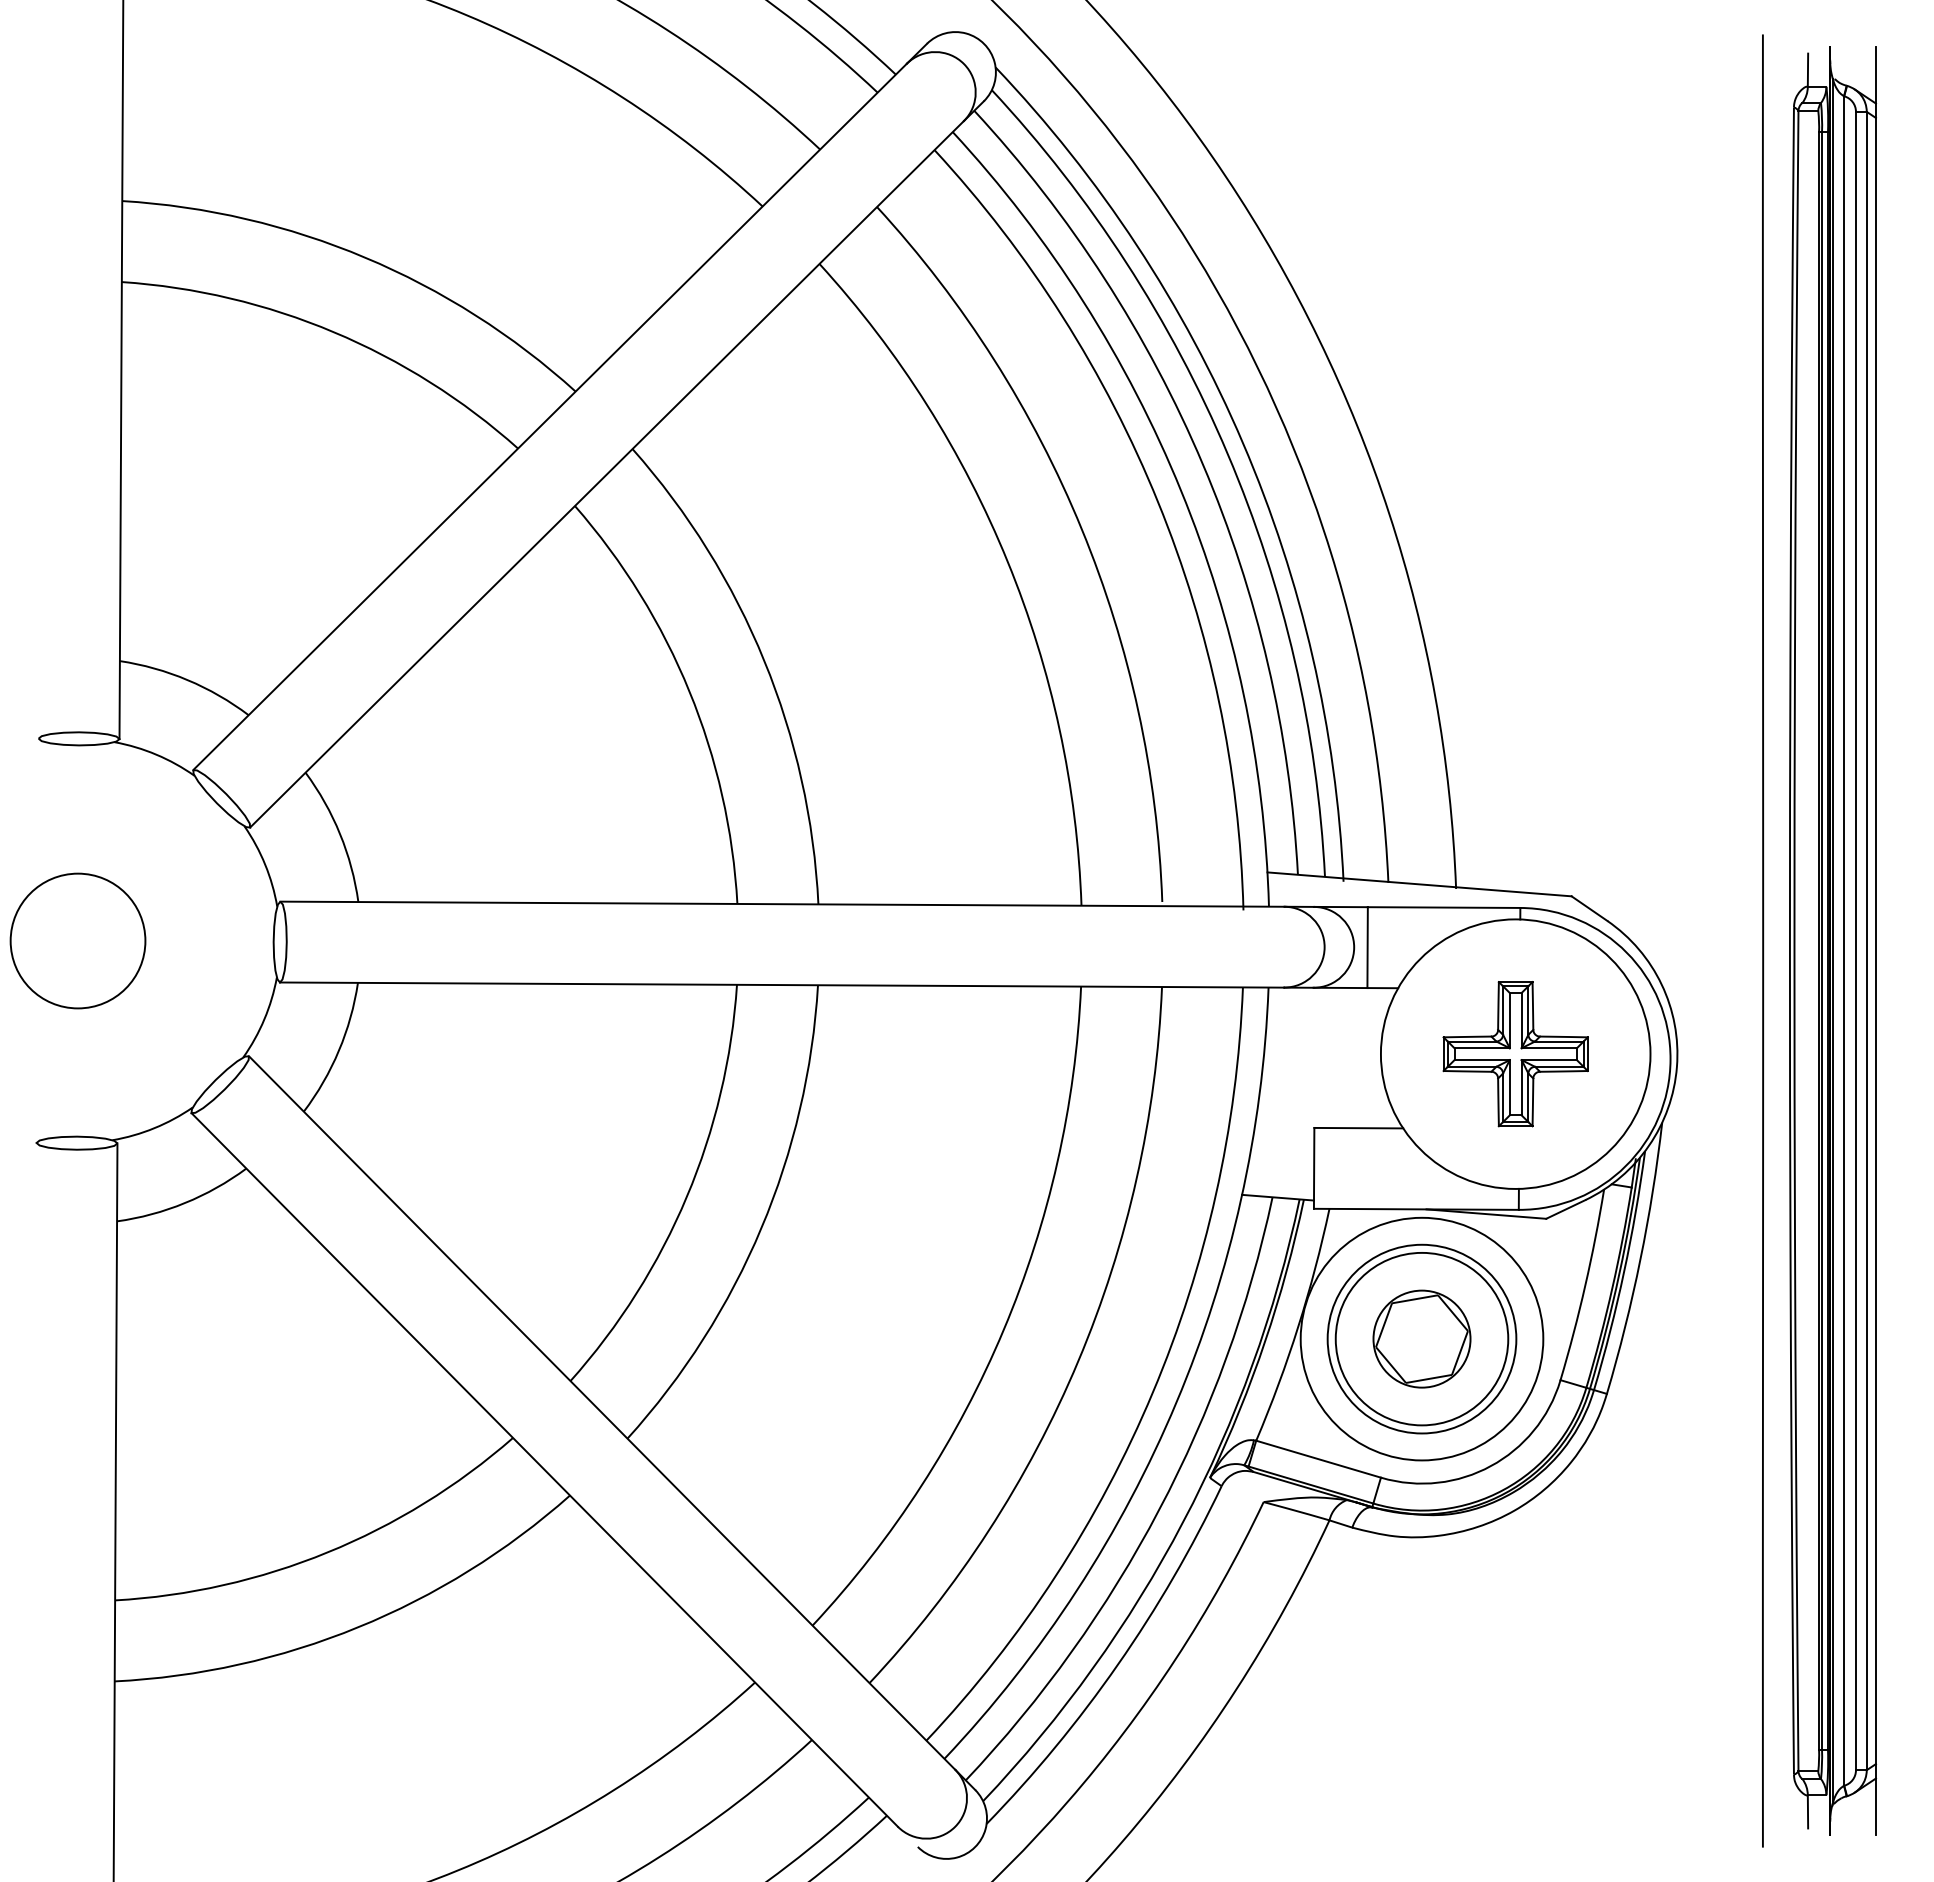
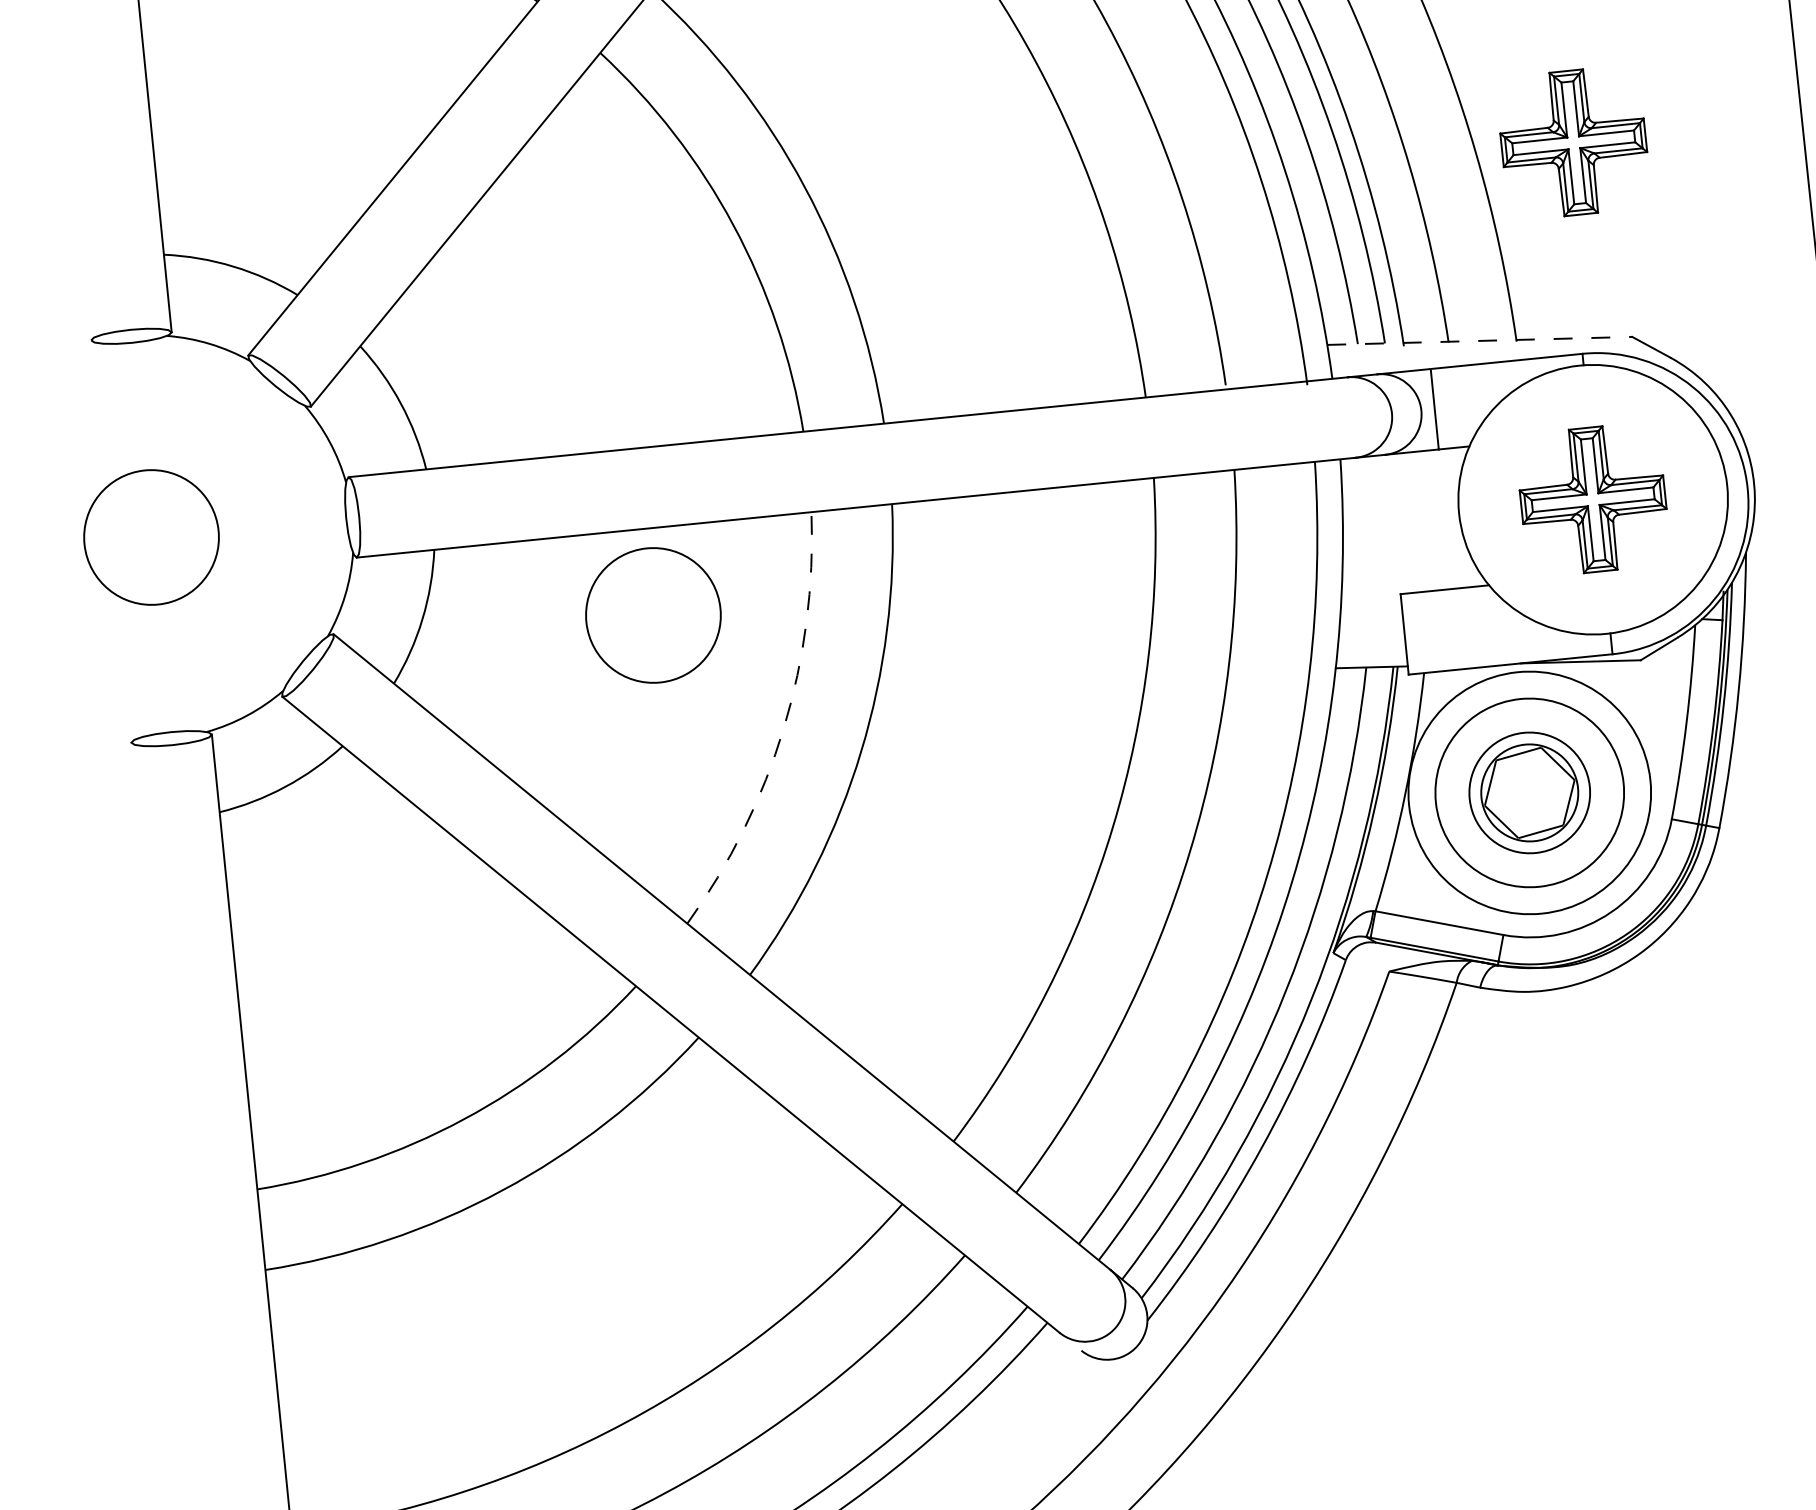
part: (1533, 697) -> (1573, 143), added
line: (1419, 884) -> (1479, 341), solid -> dashed
circle: (568, 1070) -> (652, 614), added
arc: (686, 1196) -> (783, 727), solid -> dashed
circle: (1421, 1338) -> (1529, 792), size x0.7

